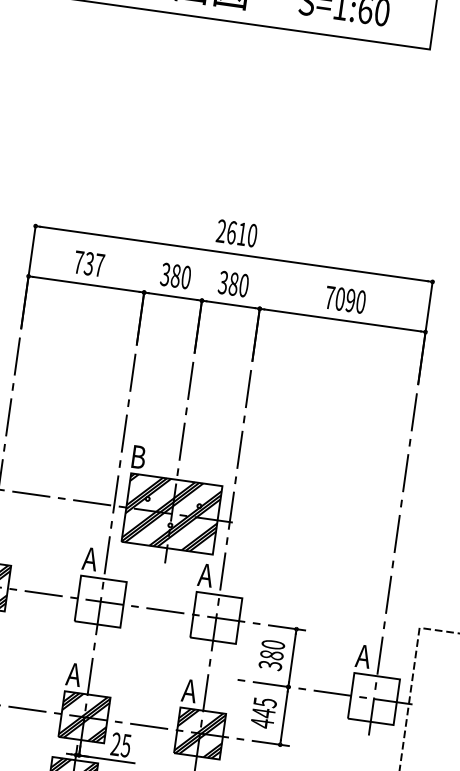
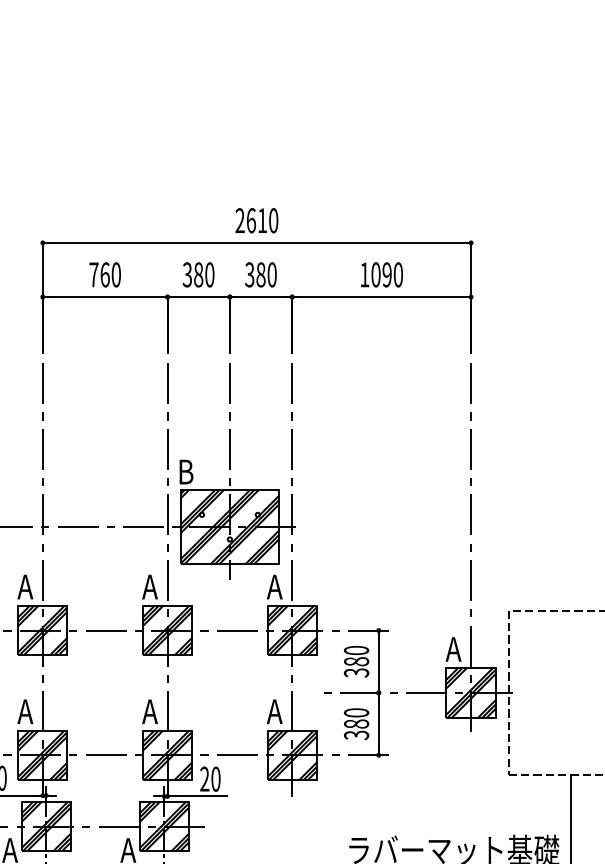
text: (94, 264) -> (110, 274), 737 -> 760
text: (329, 297) -> (364, 274), 7090 -> 1090
hatch: (100, 601) -> (167, 630), added
hatch: (215, 617) -> (291, 630), added
hatch: (373, 698) -> (470, 692), added
text: (263, 713) -> (356, 724), 445 -> 380
text: (125, 745) -> (215, 778), 25 -> 20

